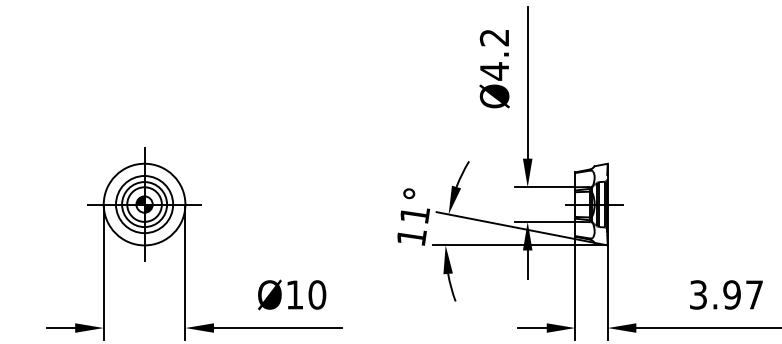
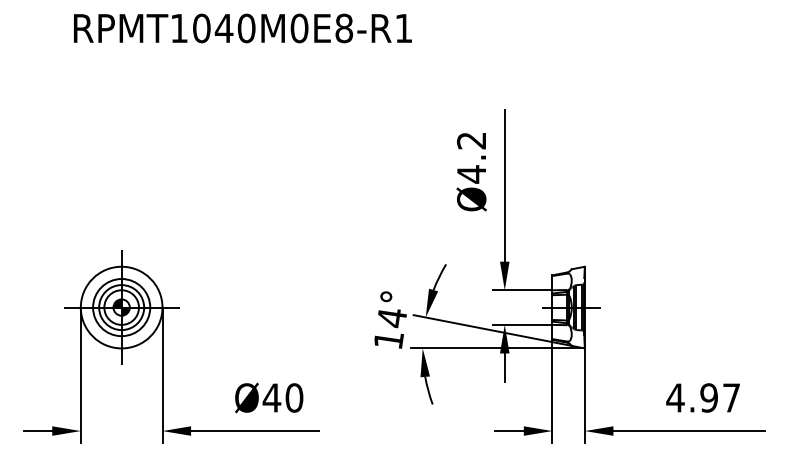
text: (415, 215) -> (392, 318), 11° -> 14°
text: (294, 294) -> (271, 397), Ø10 -> Ø40
text: (698, 294) -> (675, 397), 3.97 -> 4.97

